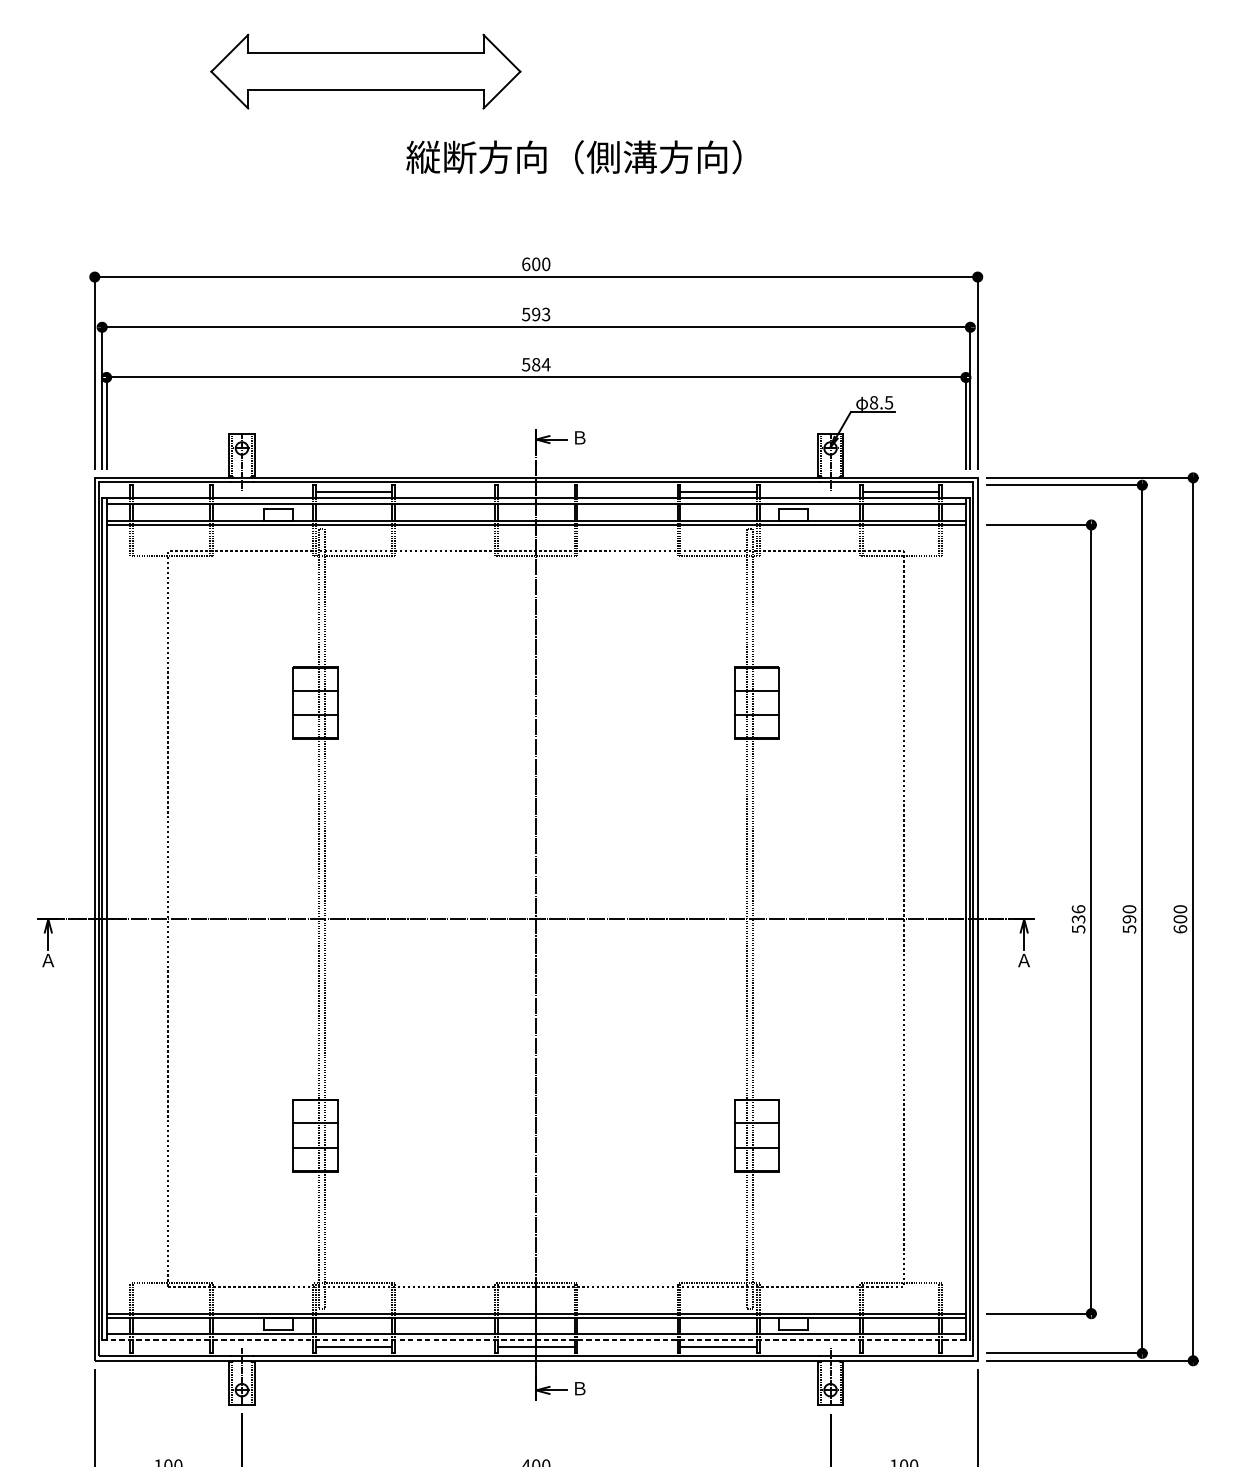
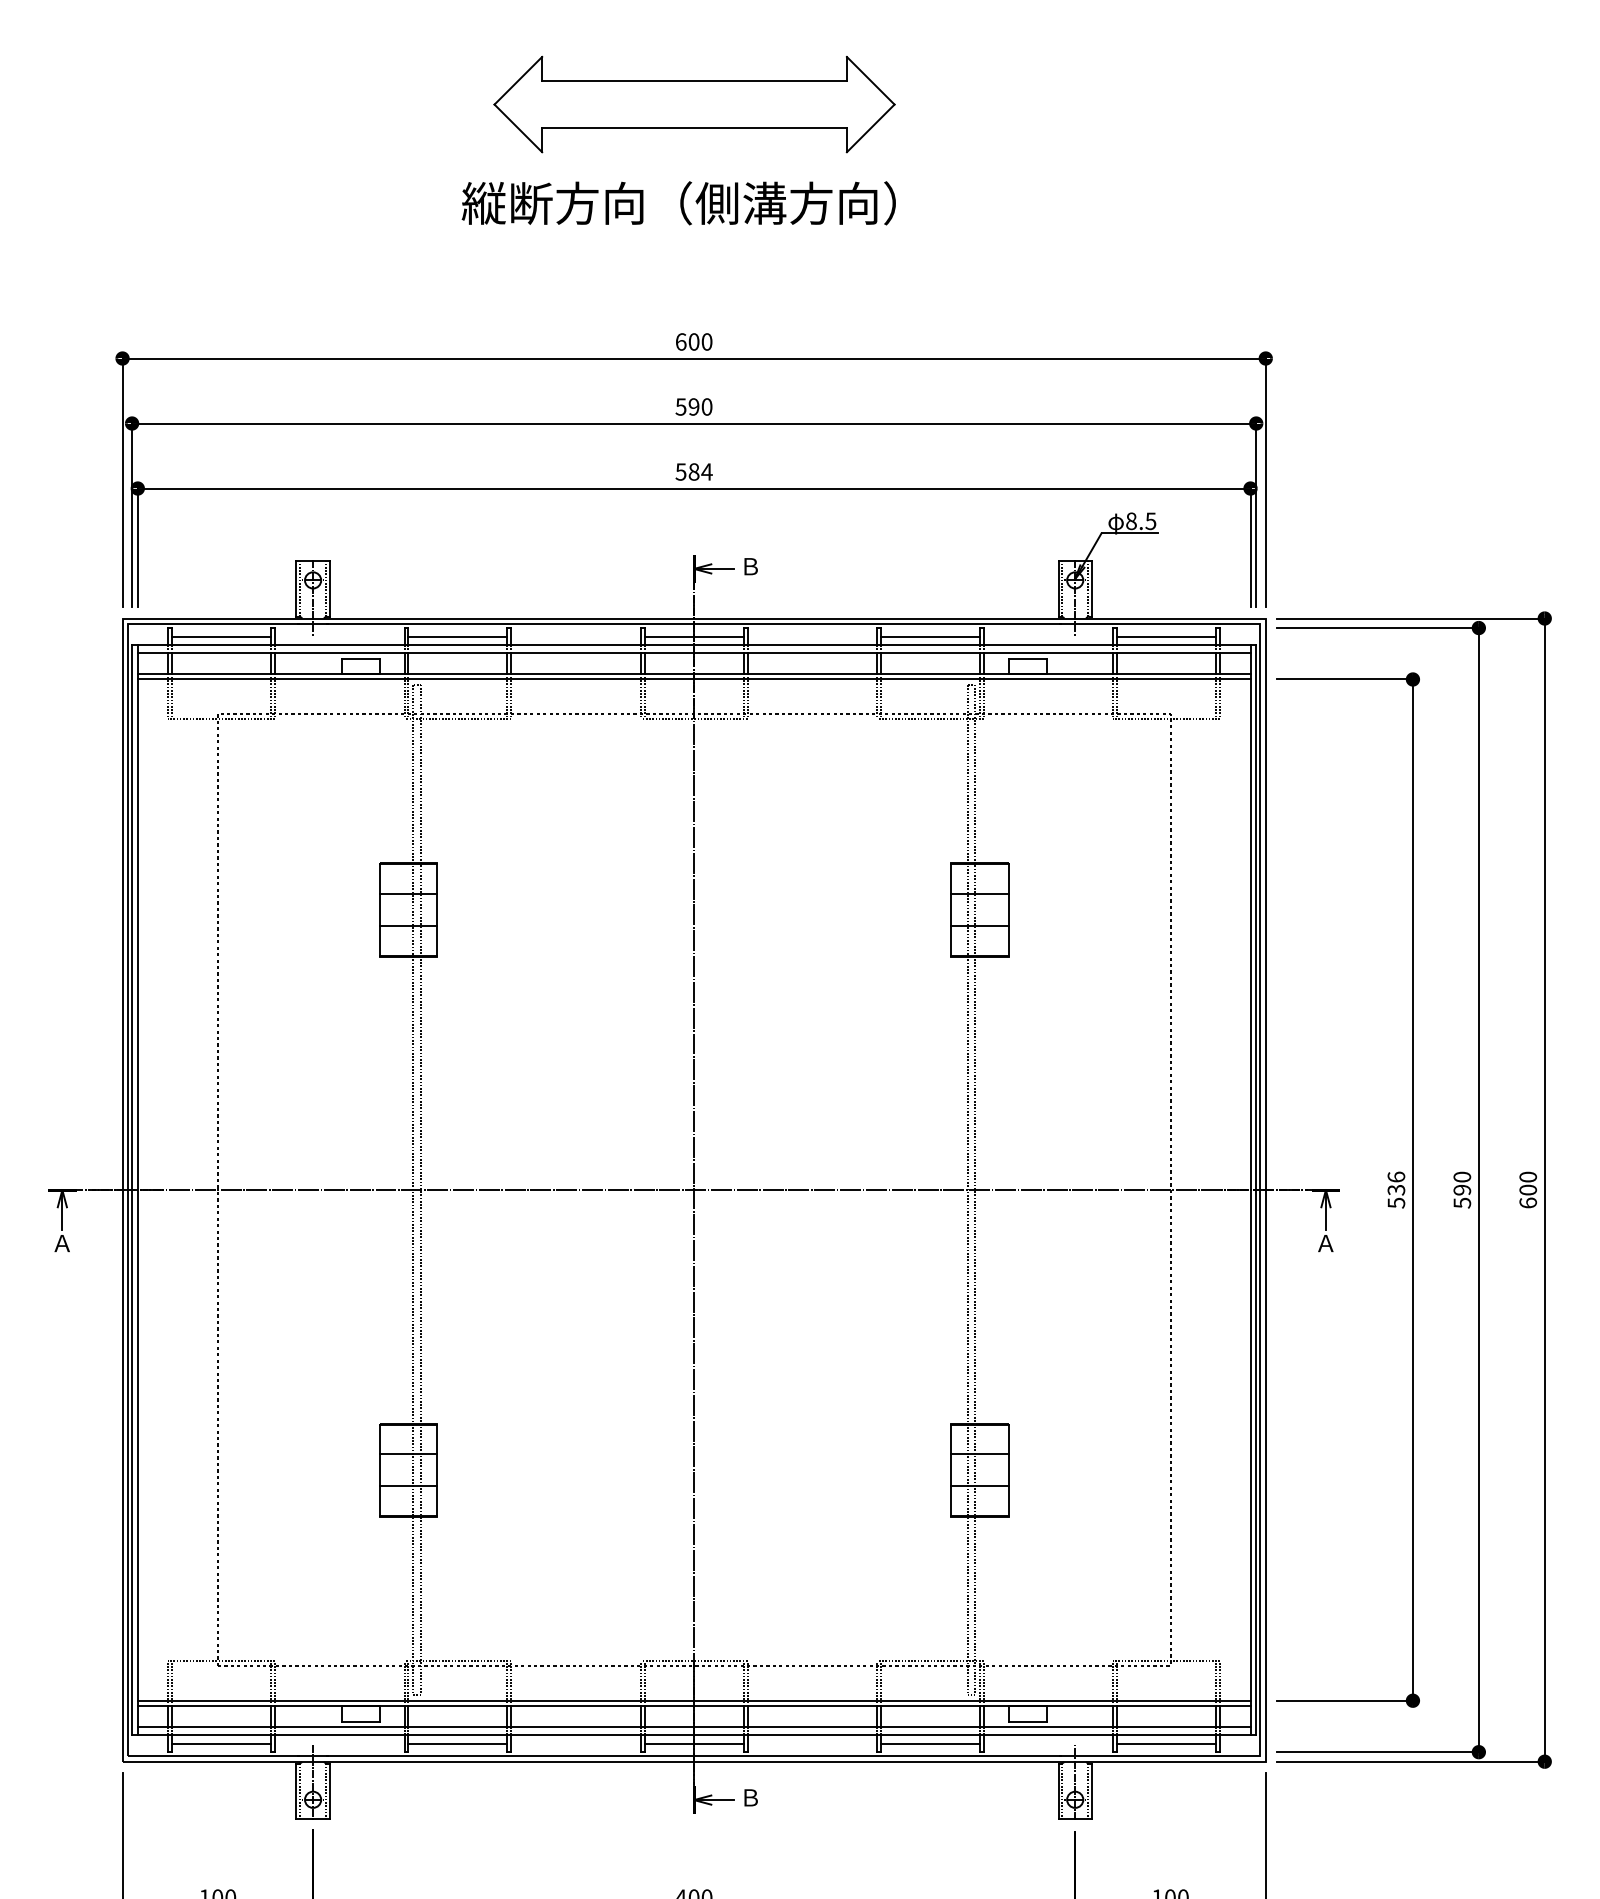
part: (365, 71) -> (694, 104), moved
text: (573, 157) -> (678, 203), moved
text: (545, 314) -> (706, 406), 593 -> 590
line: (171, 491) -> (221, 636), added
line: (535, 491) -> (693, 636), added
line: (536, 1340) -> (694, 1735), dashed -> solid
line: (171, 1346) -> (221, 1743), added
line: (901, 1346) -> (1166, 1743), added

